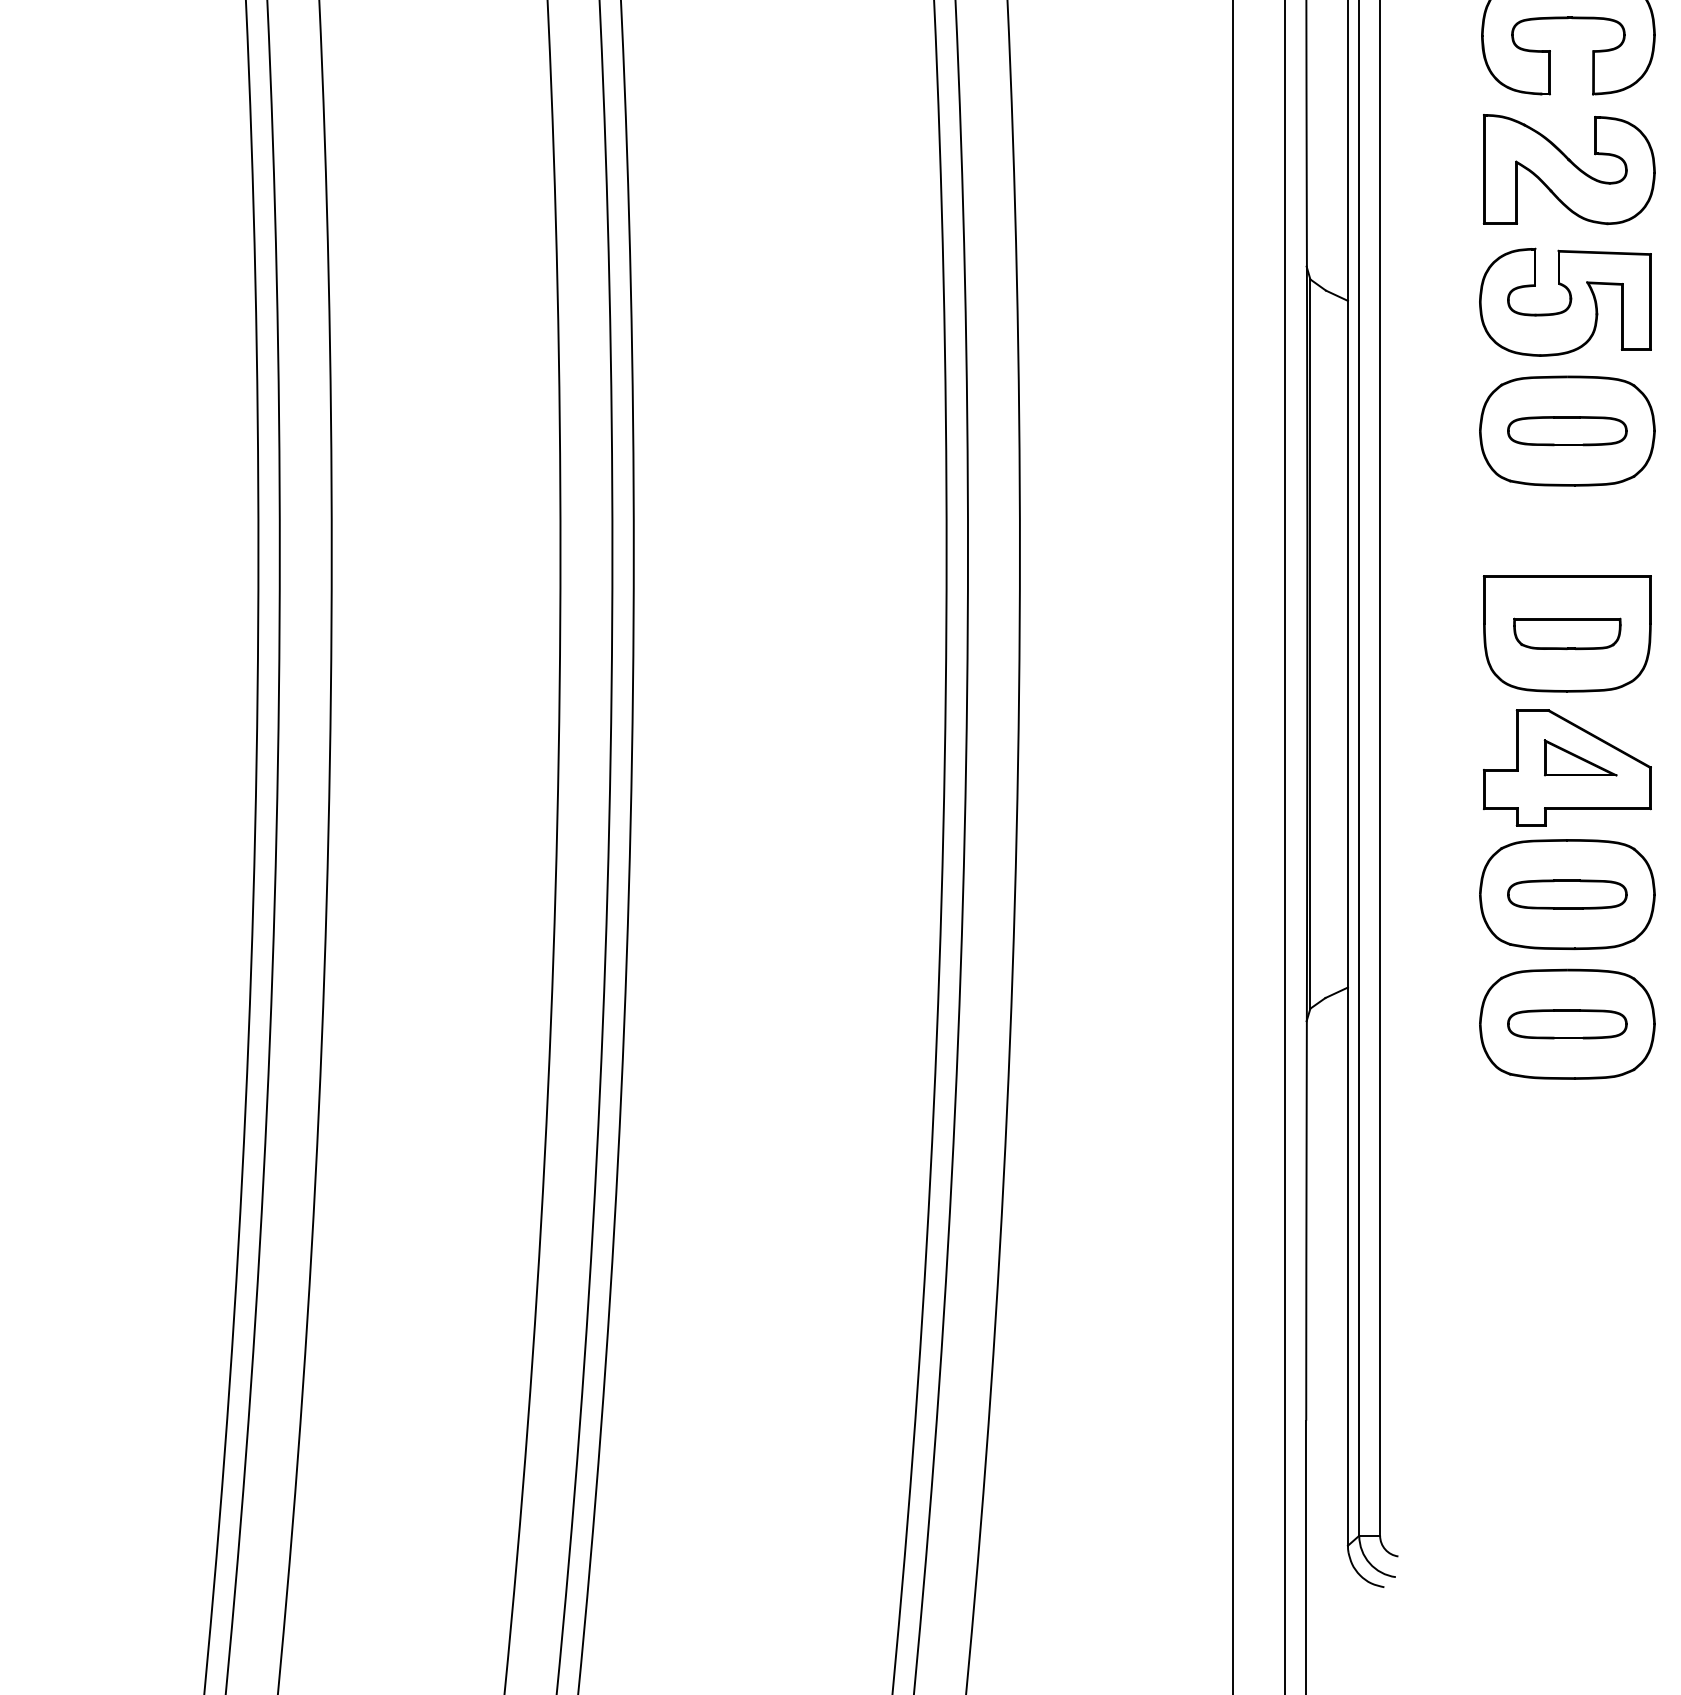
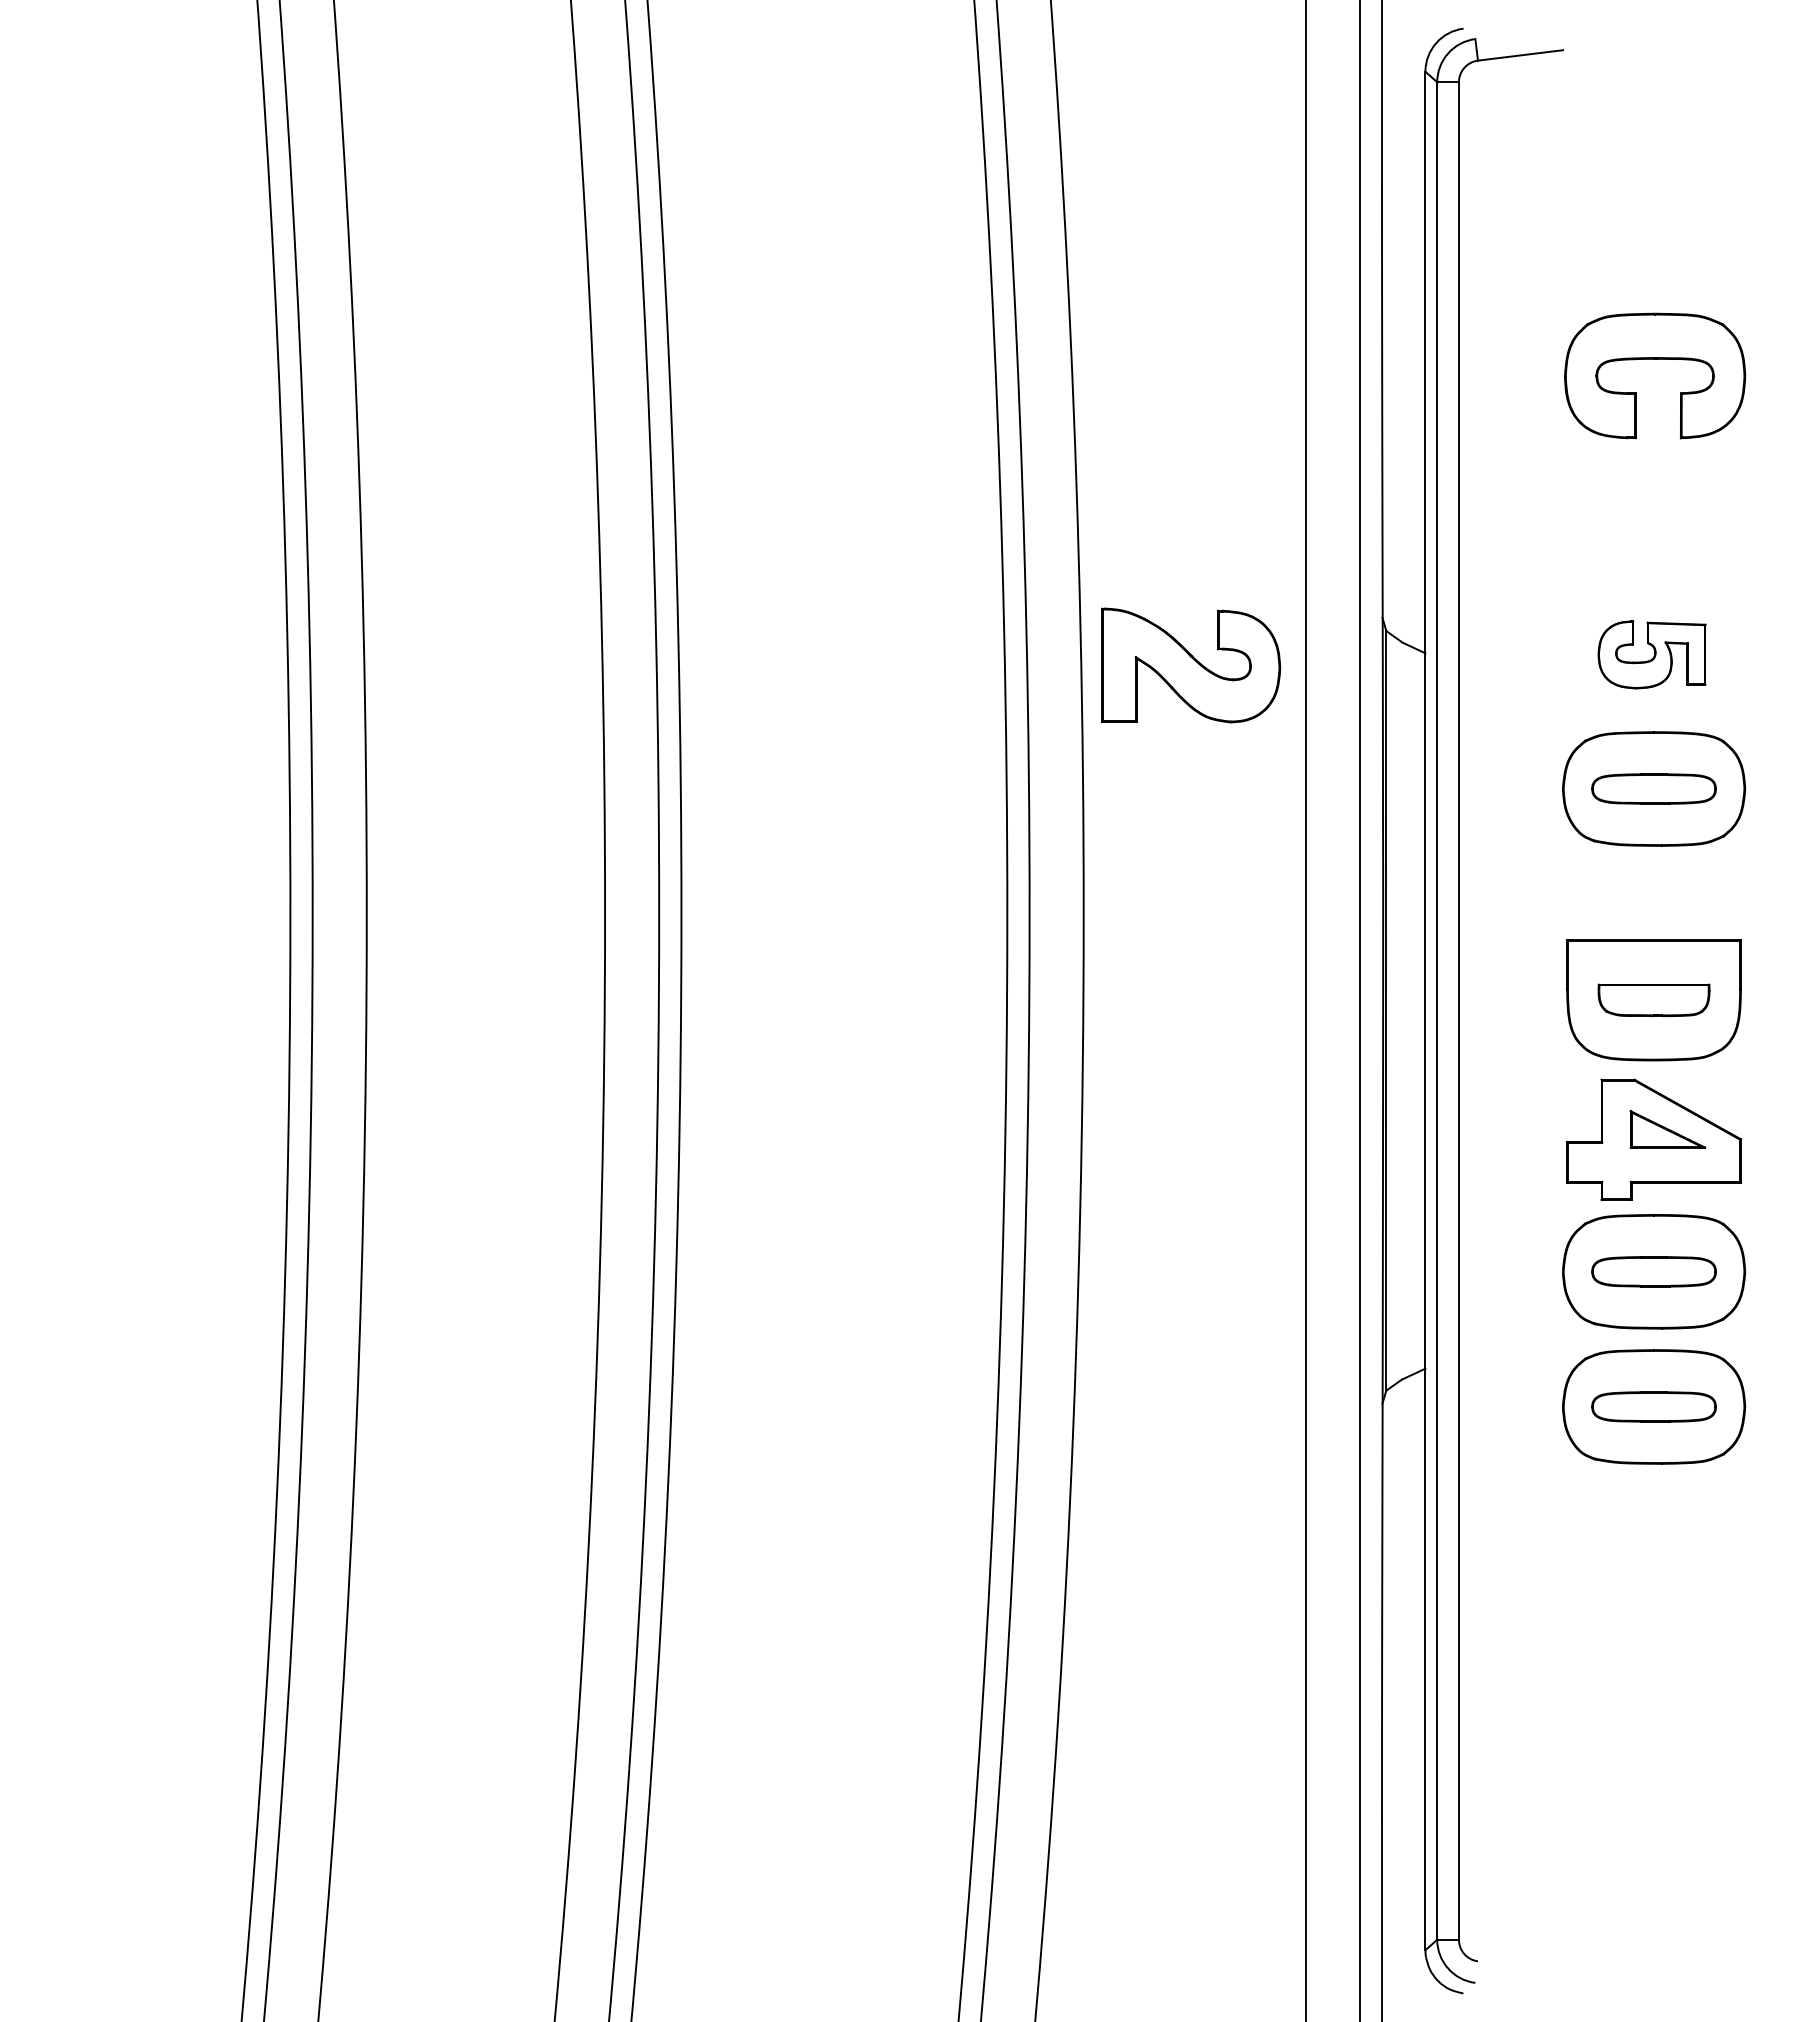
part: (1569, 169) -> (1191, 665), moved
part: (1564, 302) -> (1651, 654), size x0.6

